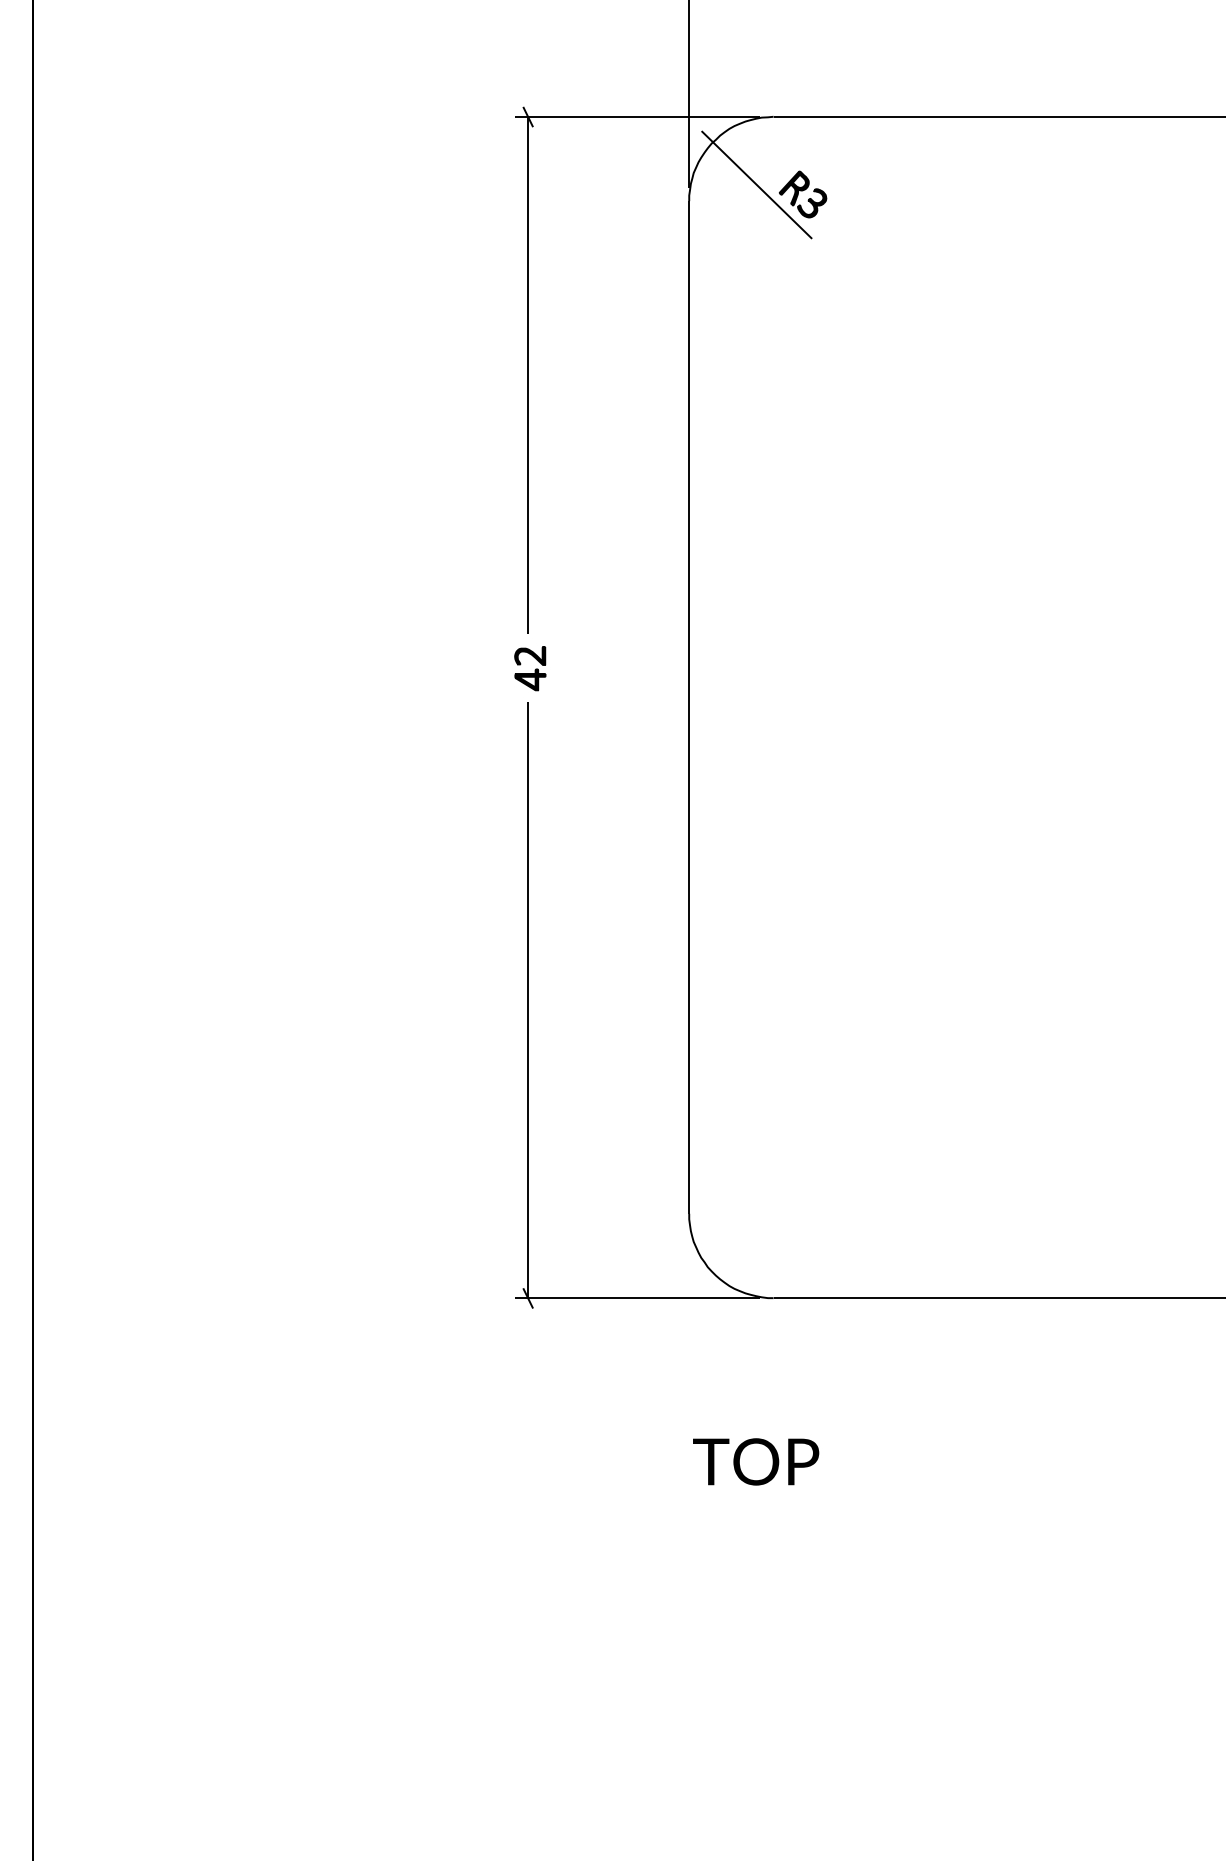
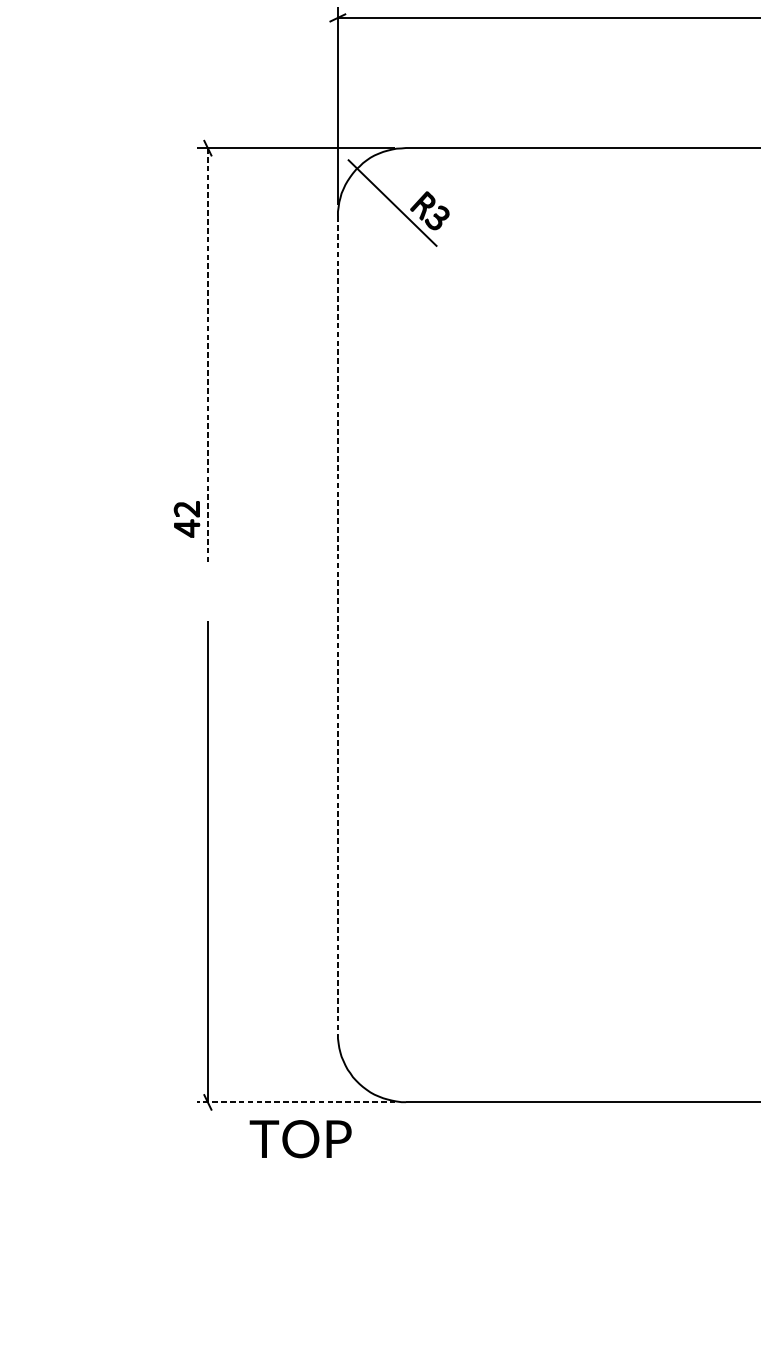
line: (528, 375) -> (208, 356), solid -> dashed
part: (530, 668) -> (187, 519), moved
line: (689, 707) -> (338, 625), solid -> dashed
line: (637, 1298) -> (296, 1102), solid -> dashed
text: (756, 1461) -> (301, 1138), moved

